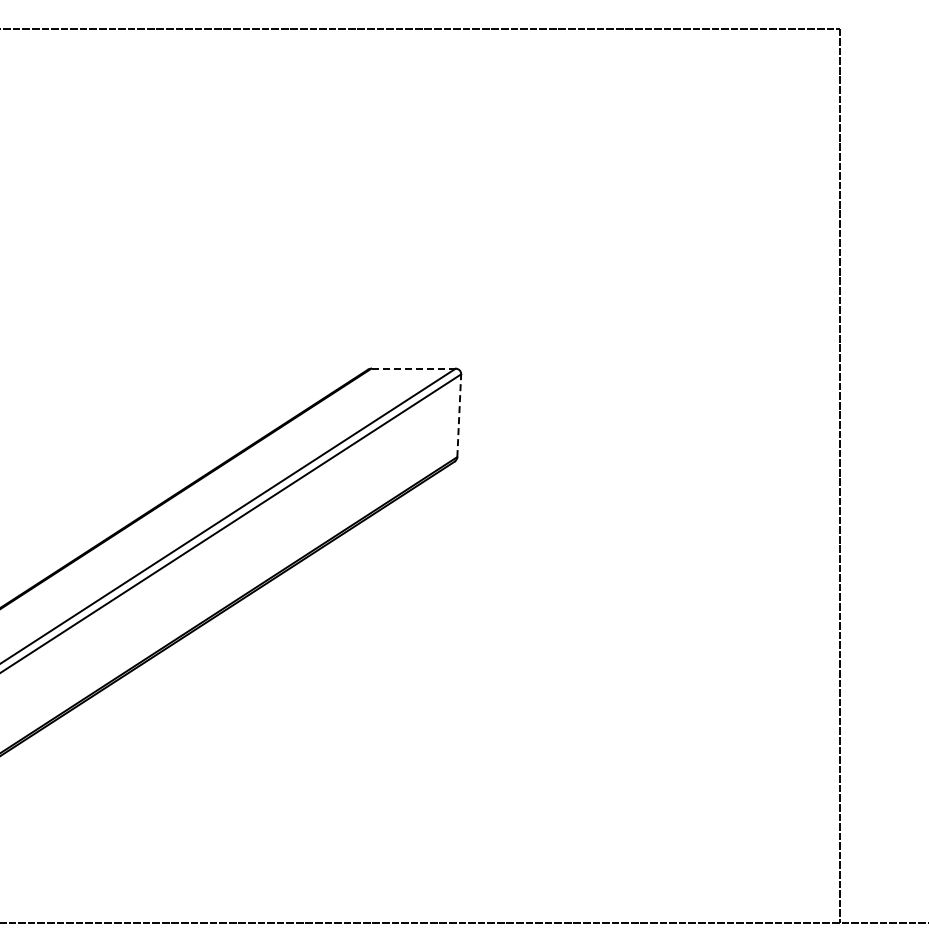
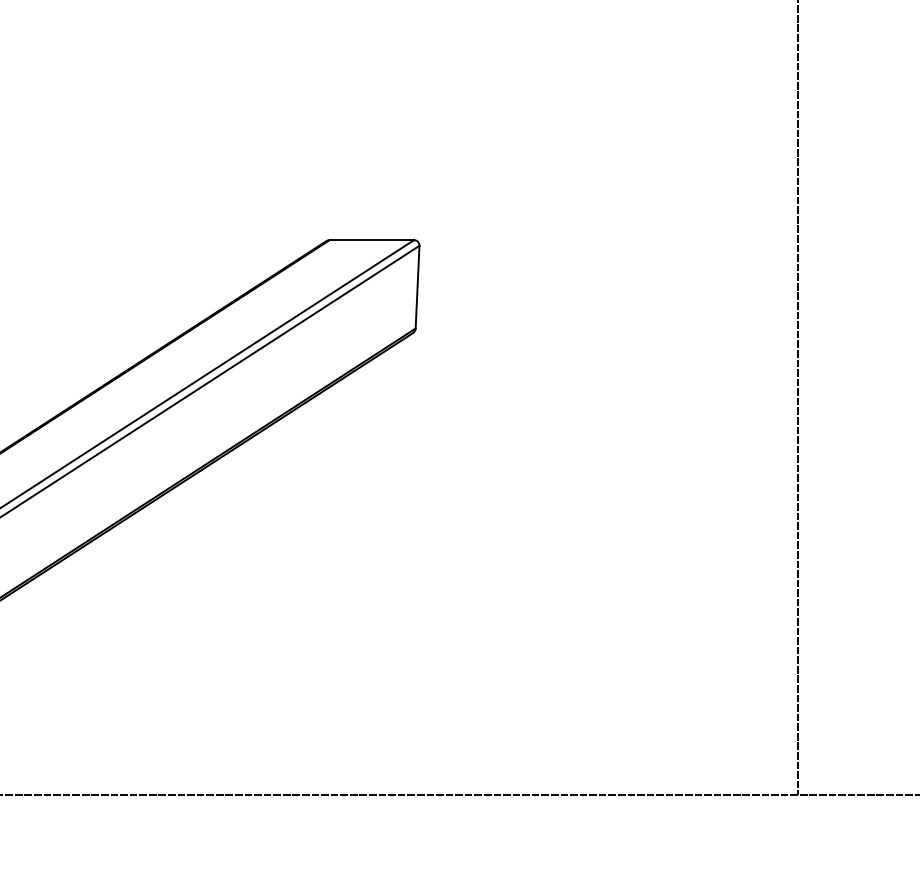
line: (413, 368) -> (371, 239), dashed -> solid
line: (459, 415) -> (417, 286), dashed -> solid

